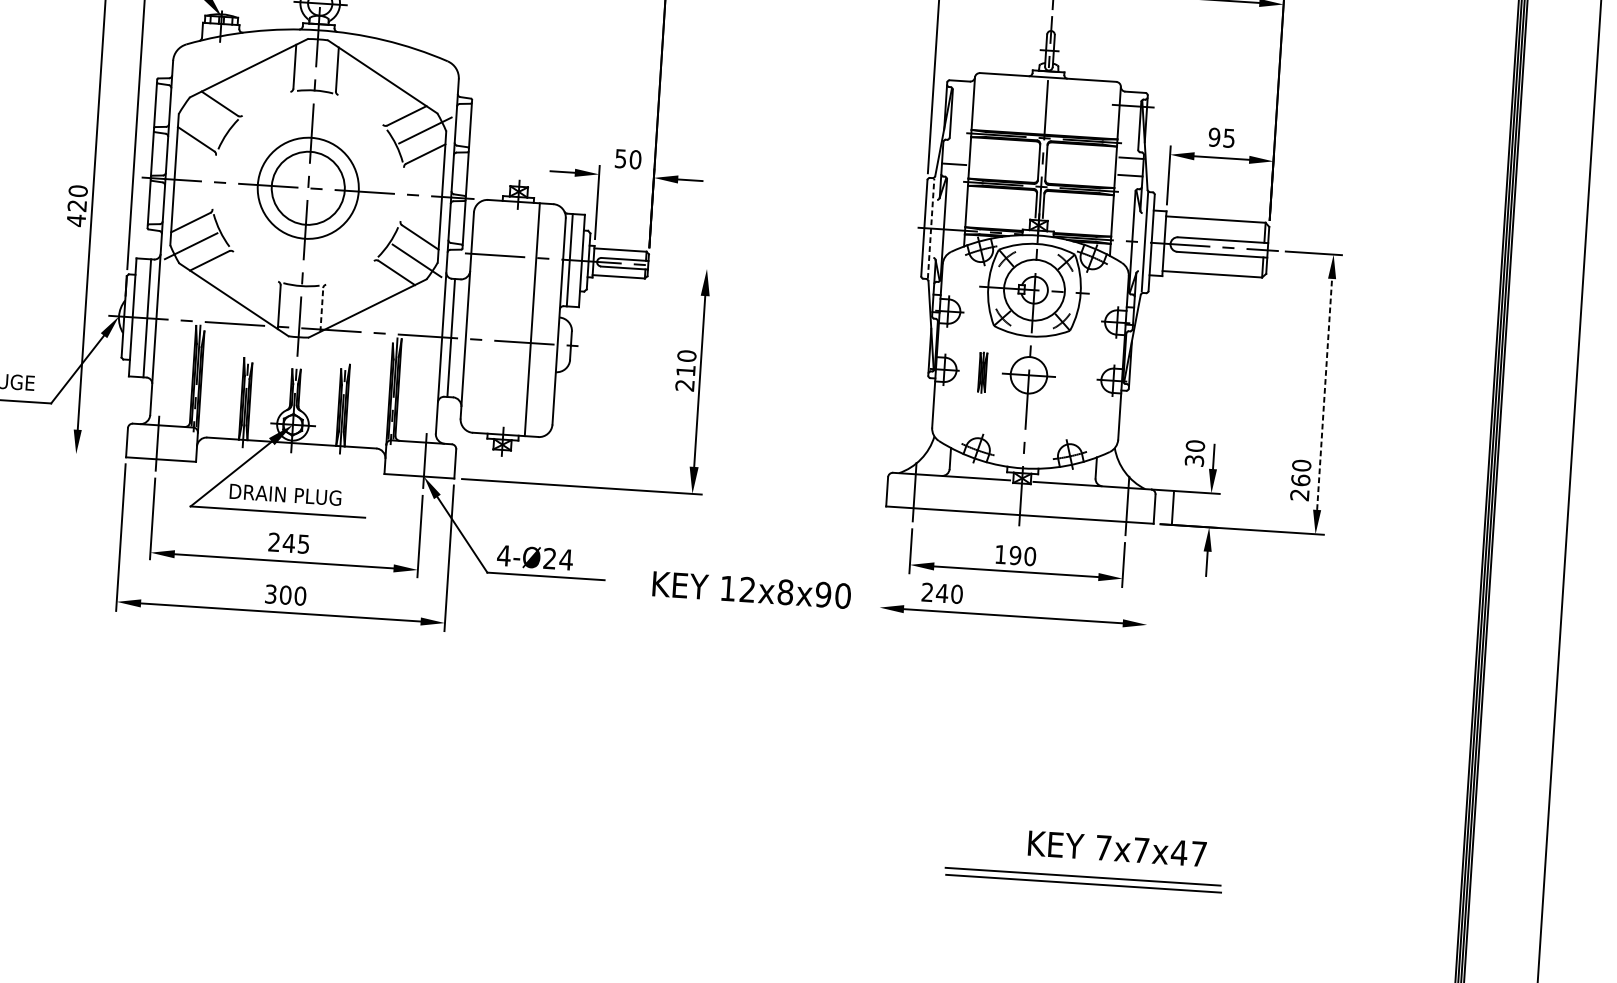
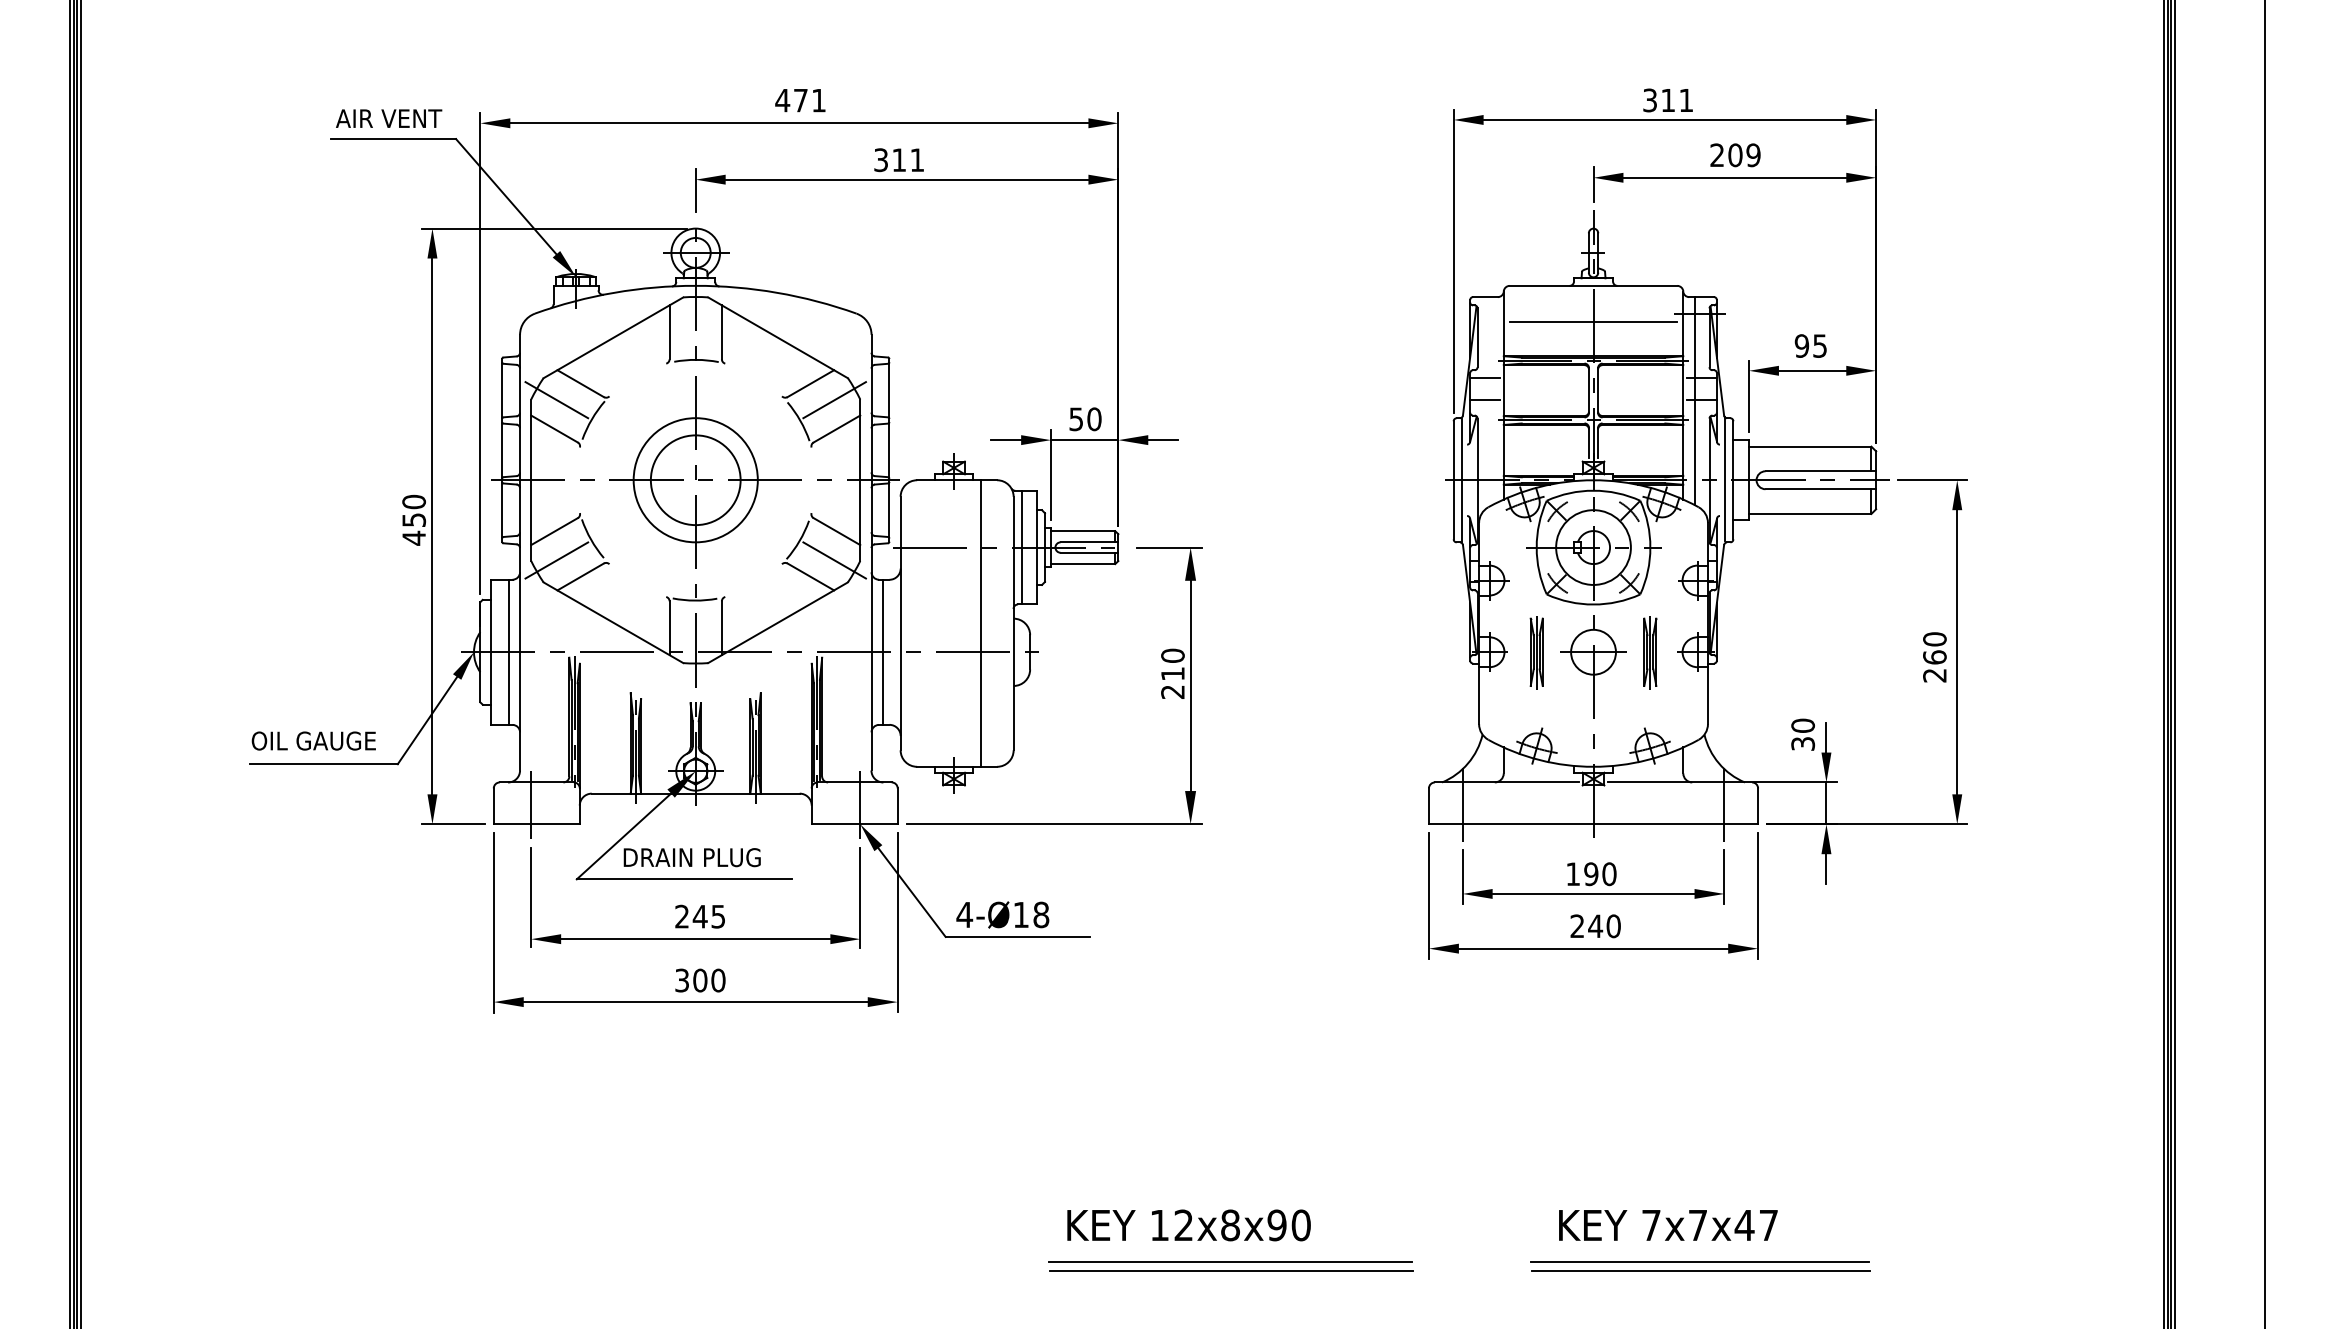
line: (1046, 106) -> (1593, 321), added
line: (202, 118) -> (560, 402), added
line: (954, 147) -> (1484, 378), added
line: (626, 176) -> (1084, 440), added
line: (1124, 176) -> (1694, 401), added
text: (77, 206) -> (414, 520), 420 -> 450
line: (931, 228) -> (1462, 480), dashed -> solid
line: (689, 267) -> (1169, 547), added
line: (321, 310) -> (721, 628), dashed -> solid
part: (982, 372) -> (1536, 652), size x1.43
part: (1075, 378) -> (1650, 652), added
line: (1324, 393) -> (1957, 651), dashed -> solid
line: (93, 455) -> (453, 824), added
text: (1300, 480) -> (1934, 657), moved
line: (1172, 508) -> (1826, 803), moved
text: (558, 558) -> (1031, 914), 4-Ø24 -> 4-Ø18
line: (882, 564) -> (1429, 895), added
line: (1150, 581) -> (1758, 895), added
text: (751, 590) -> (1188, 1225), moved
text: (942, 593) -> (1595, 926), moved
text: (1117, 848) -> (1668, 1225), moved
line: (701, 852) -> (1229, 1262), added
line: (701, 858) -> (1230, 1270), added

